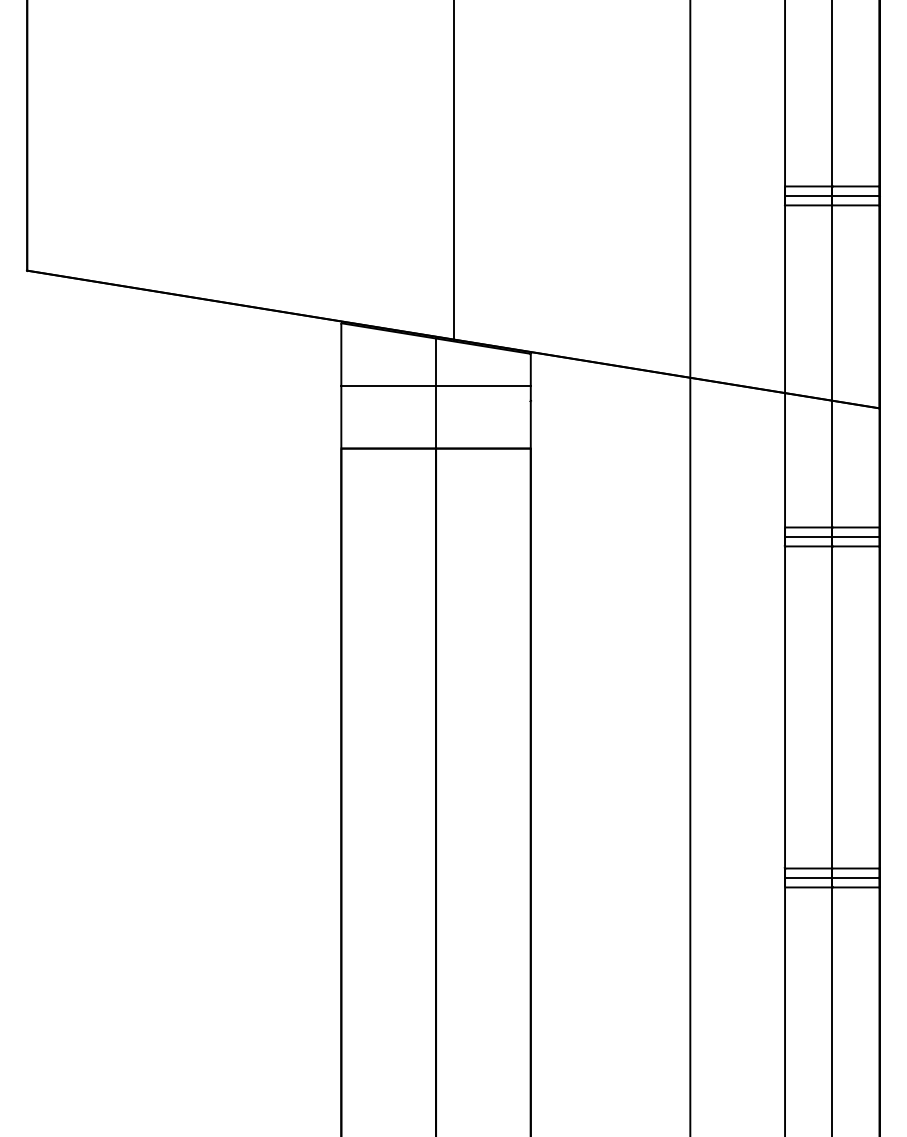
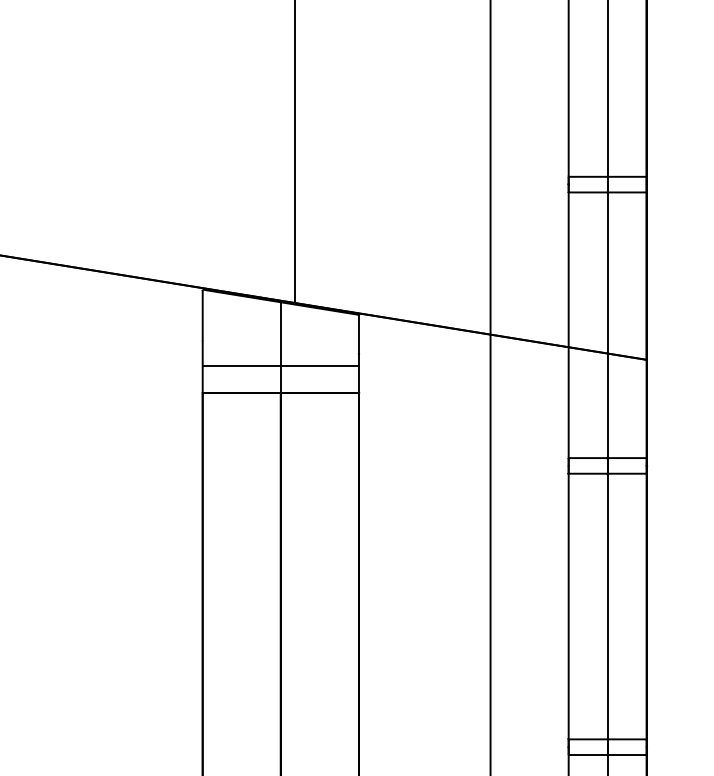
line: (832, 195) -> (607, 184), removed
line: (435, 385) -> (280, 365), moved
line: (832, 536) -> (607, 465), removed
line: (832, 877) -> (607, 746), removed

